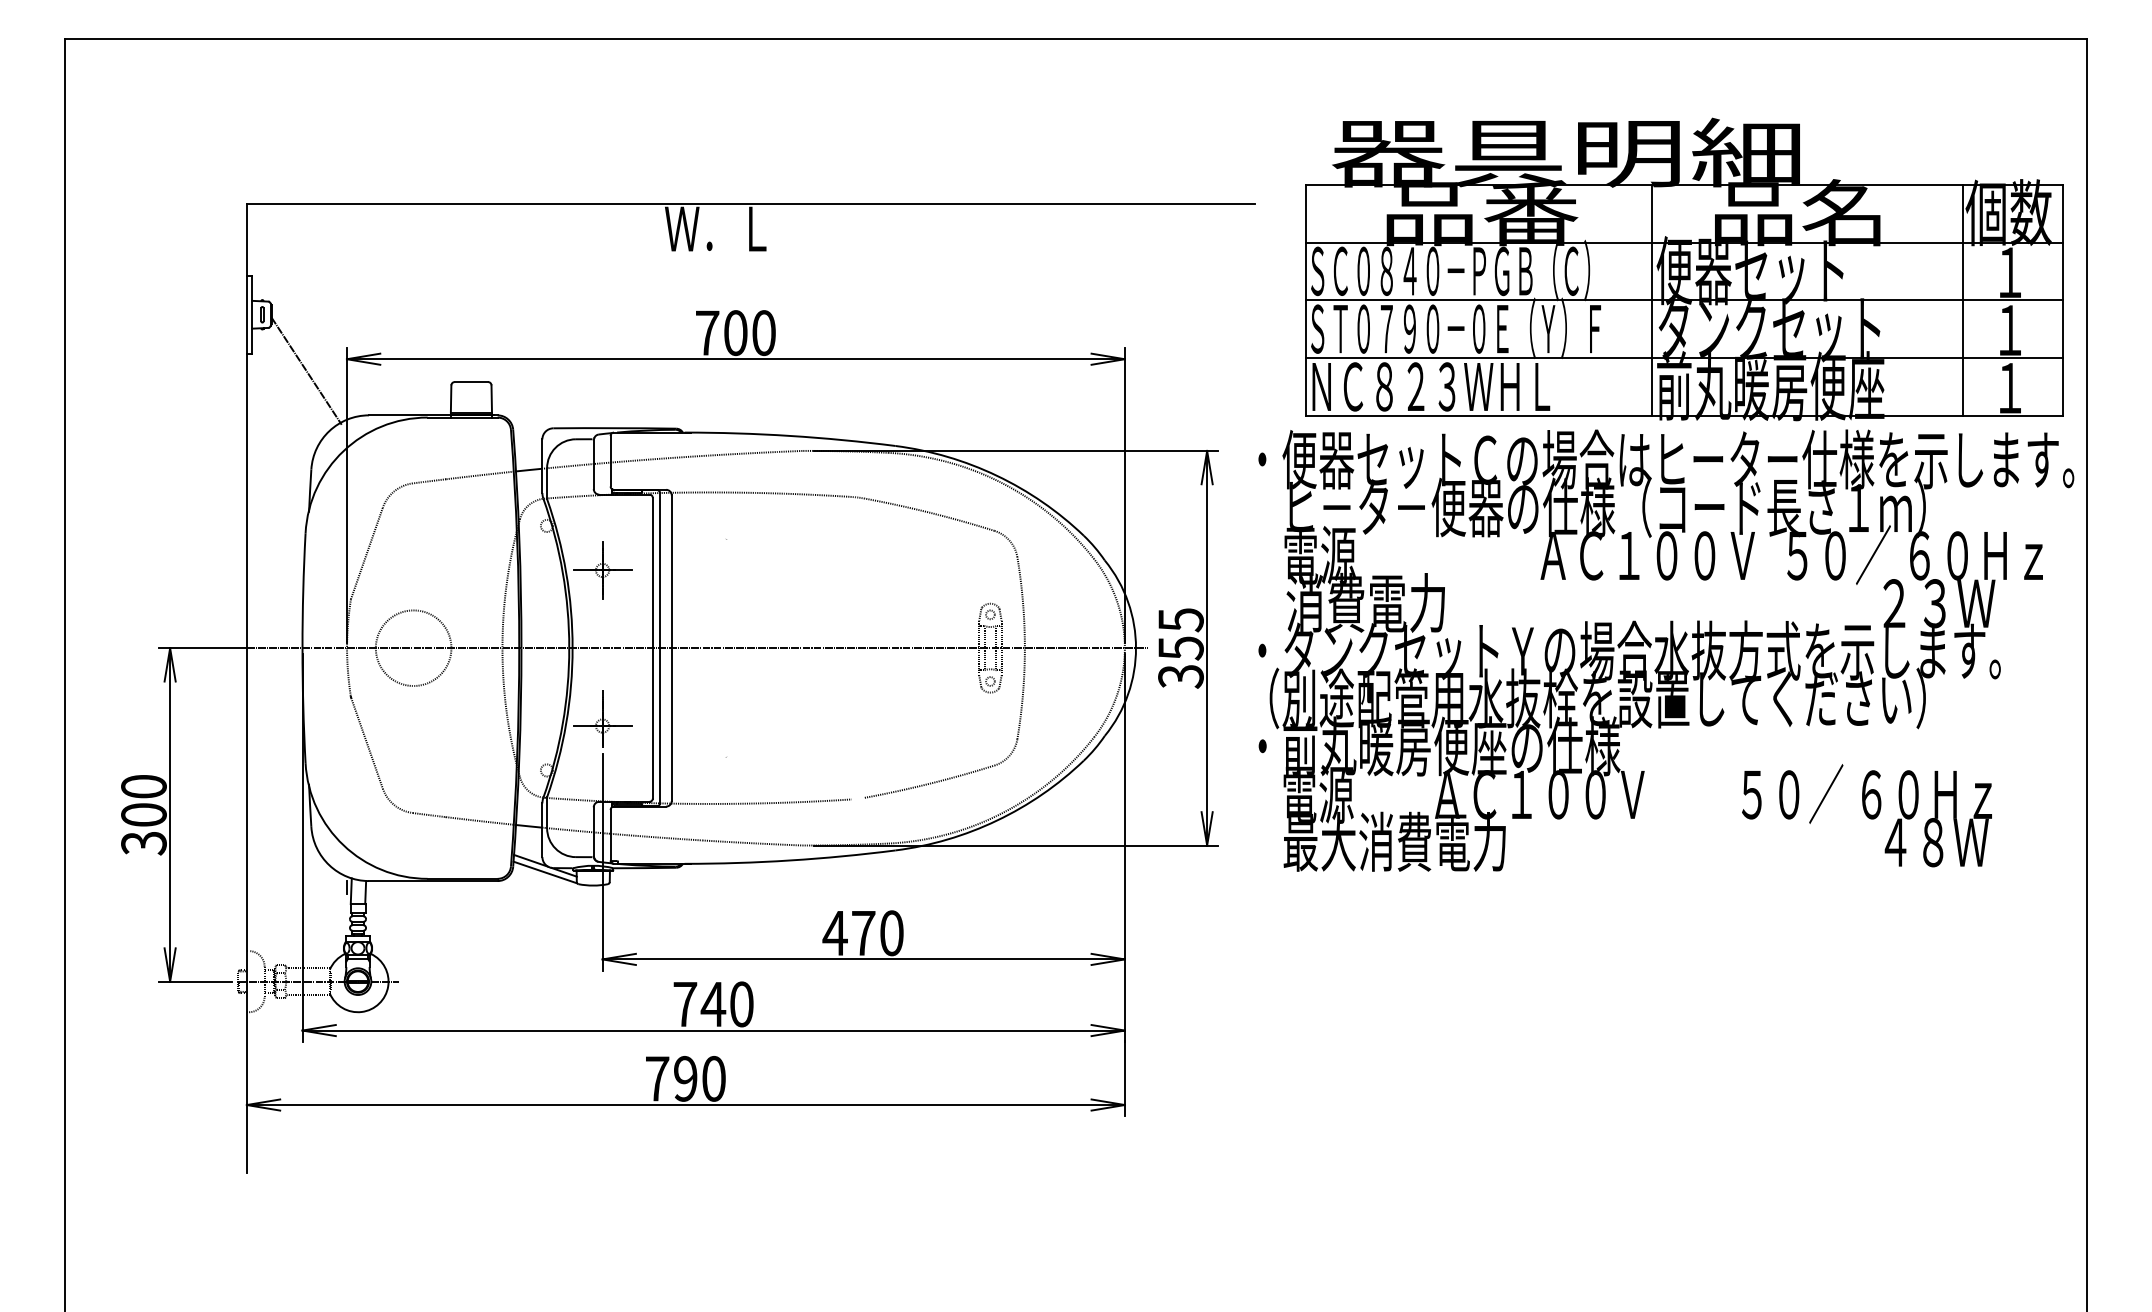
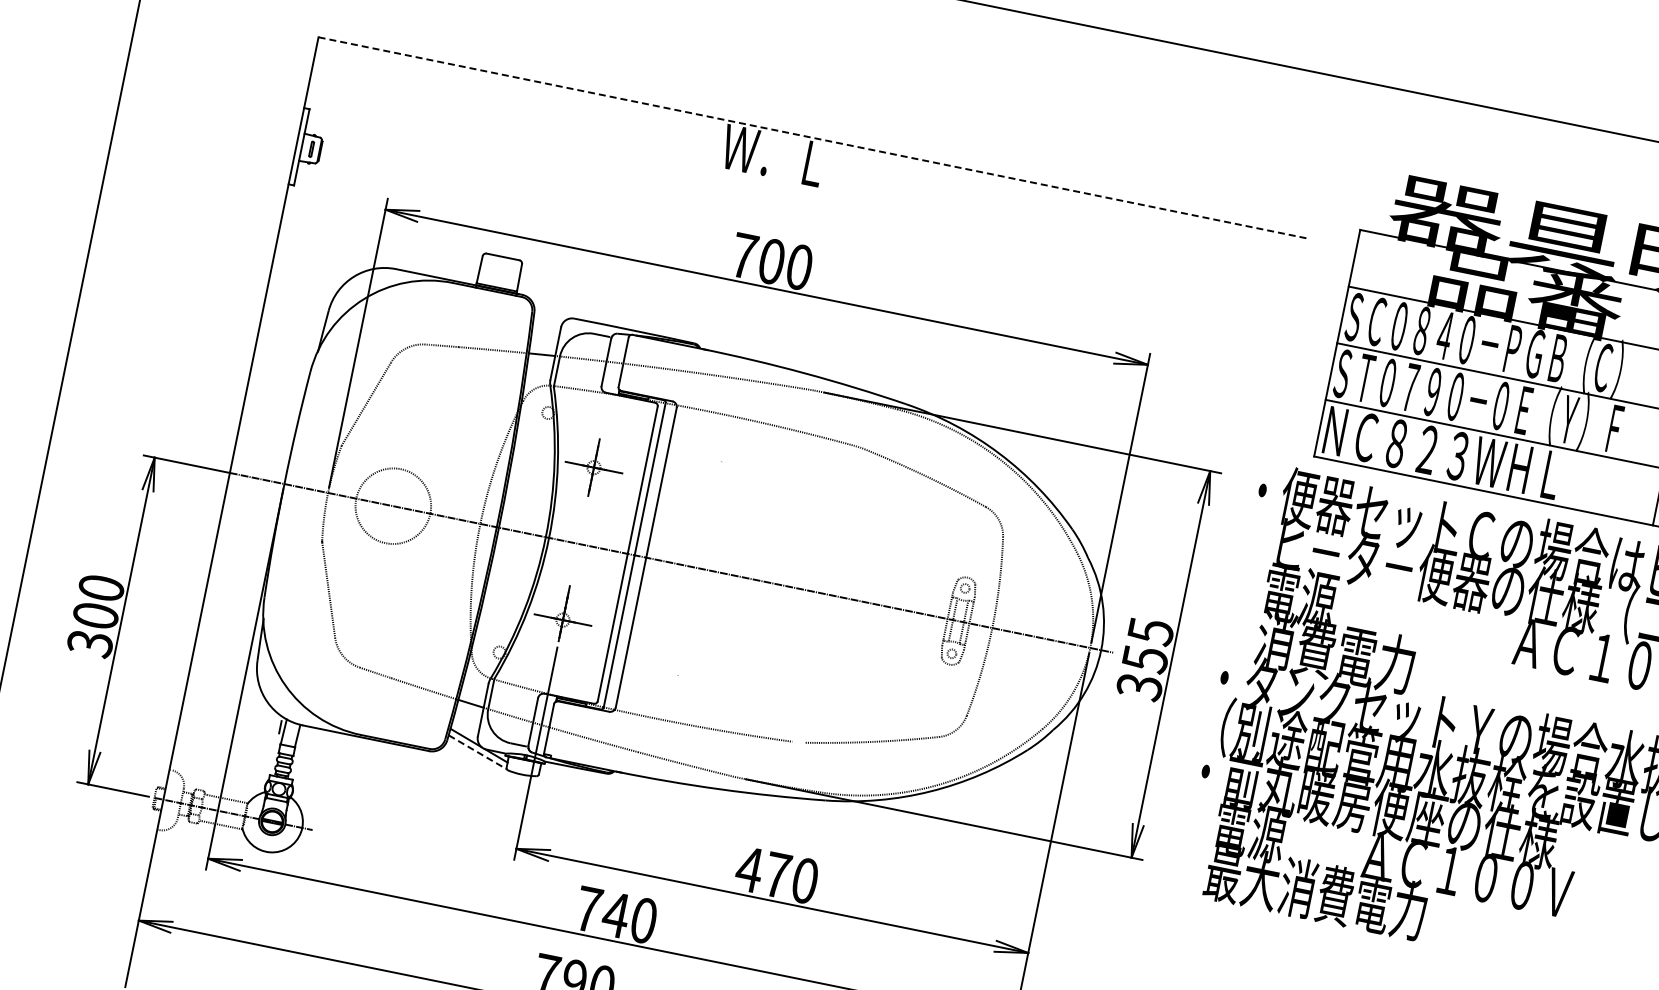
line: (750, 203) -> (812, 137), solid -> dashed
line: (306, 370) -> (343, 212), removed
line: (545, 872) -> (477, 752), solid -> dashed

